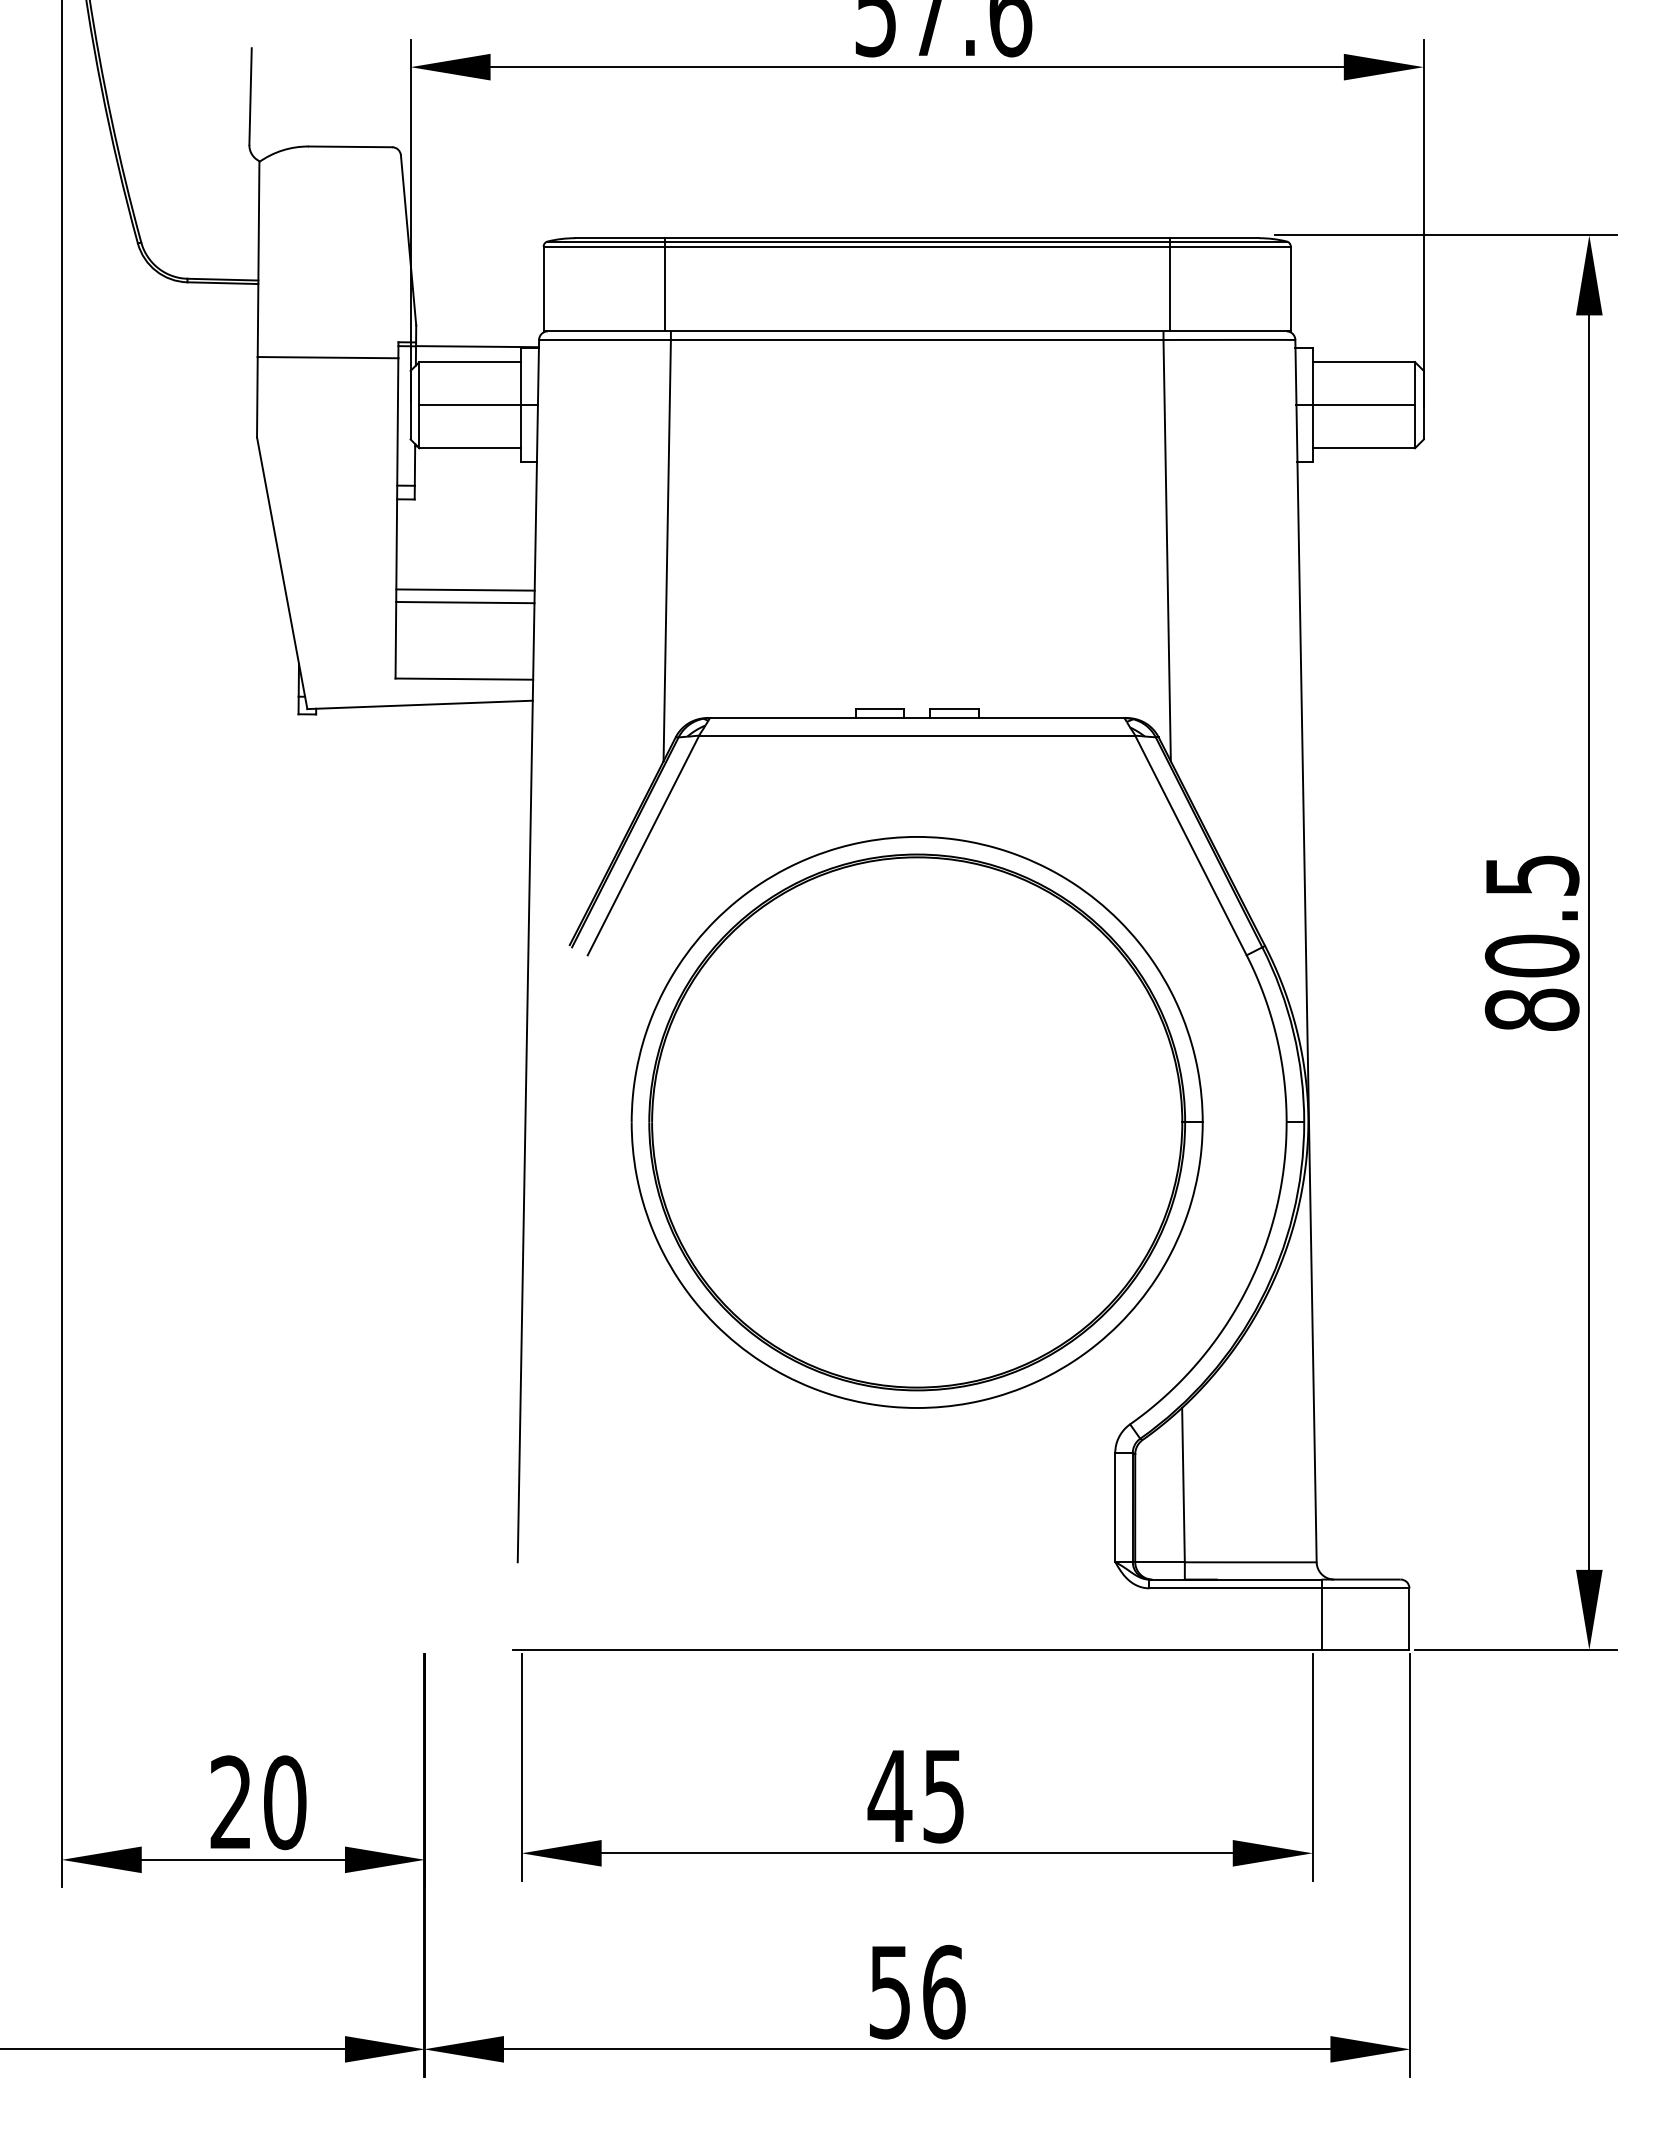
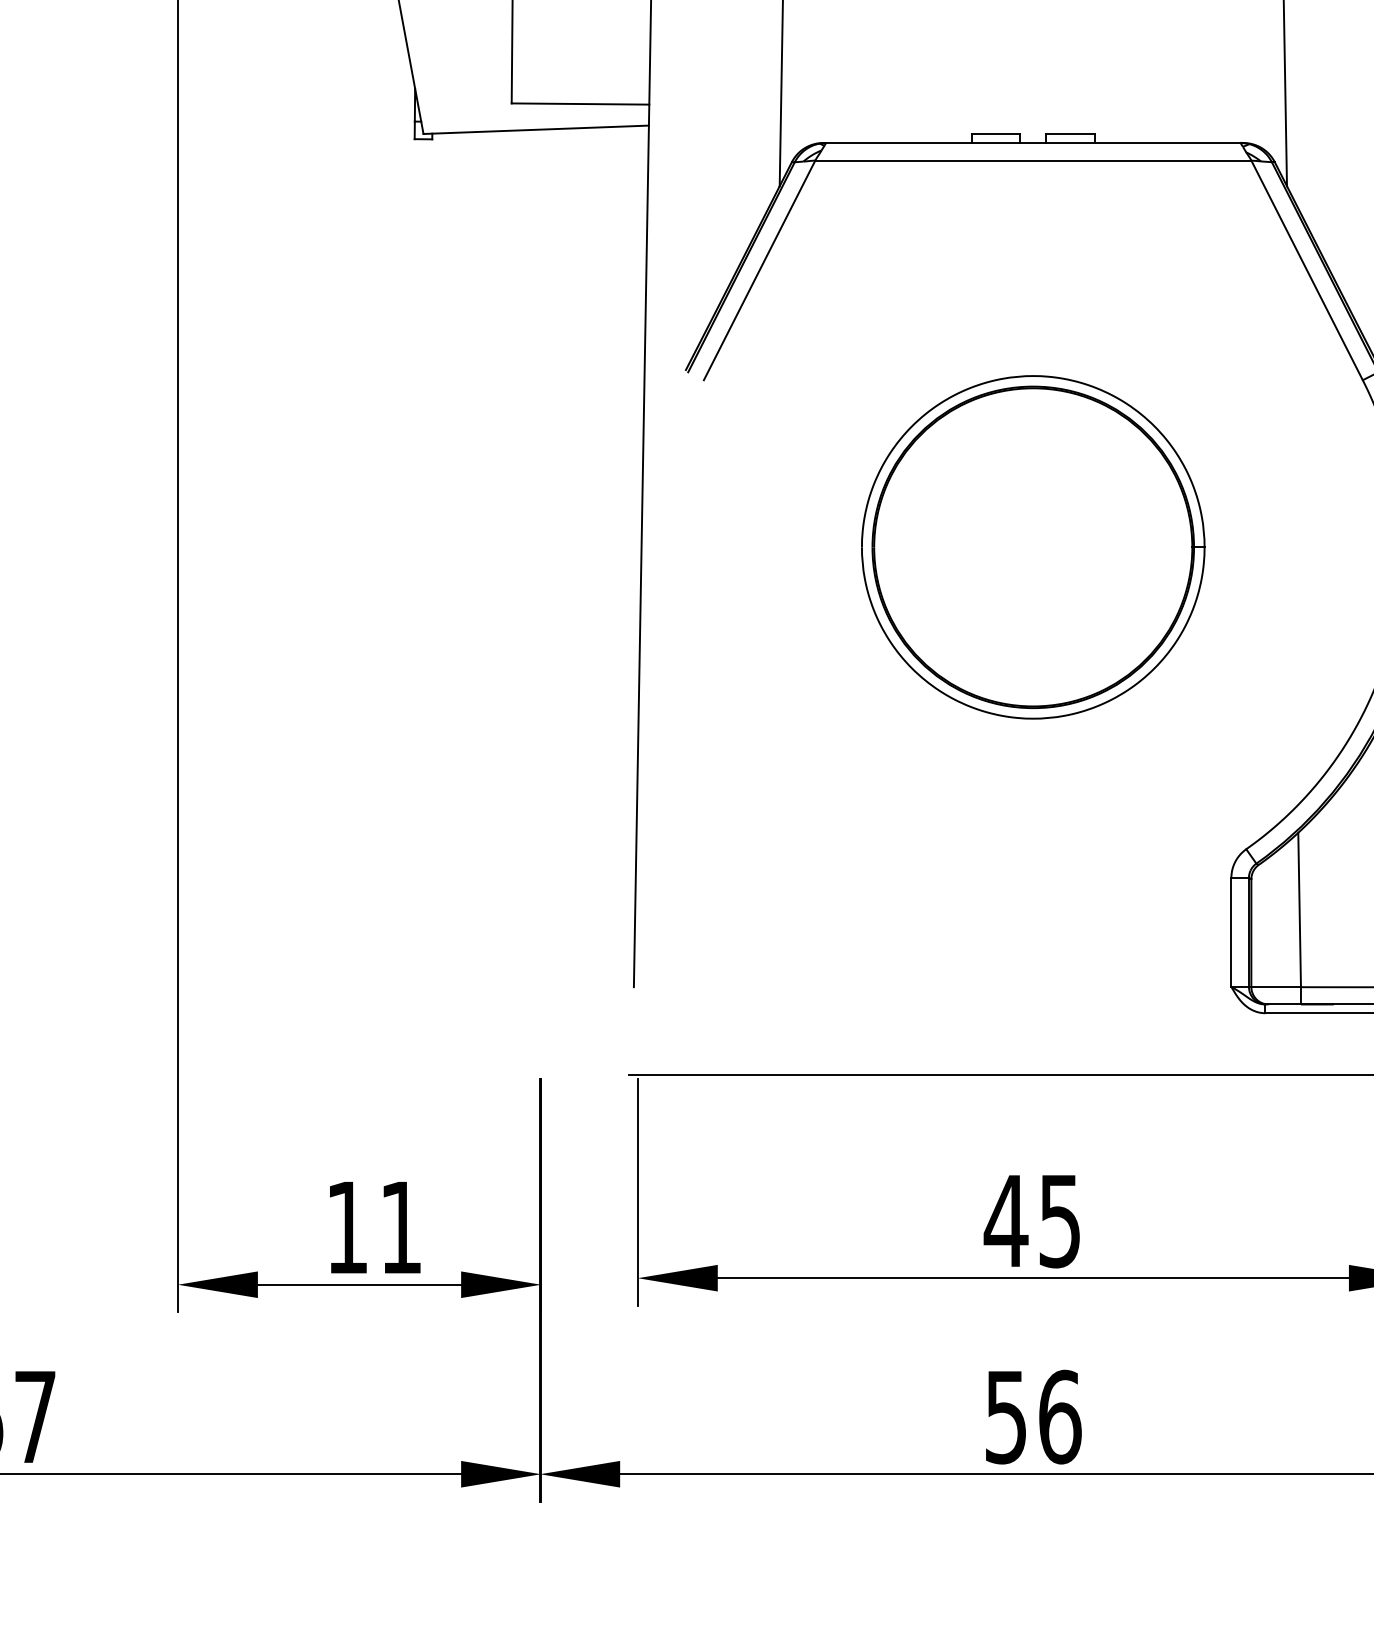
line: (465, 589) -> (581, 14), removed
line: (465, 602) -> (581, 27), removed
part: (916, 1122) -> (1032, 547), size x0.6
text: (258, 1802) -> (374, 1227), 20 -> 11

